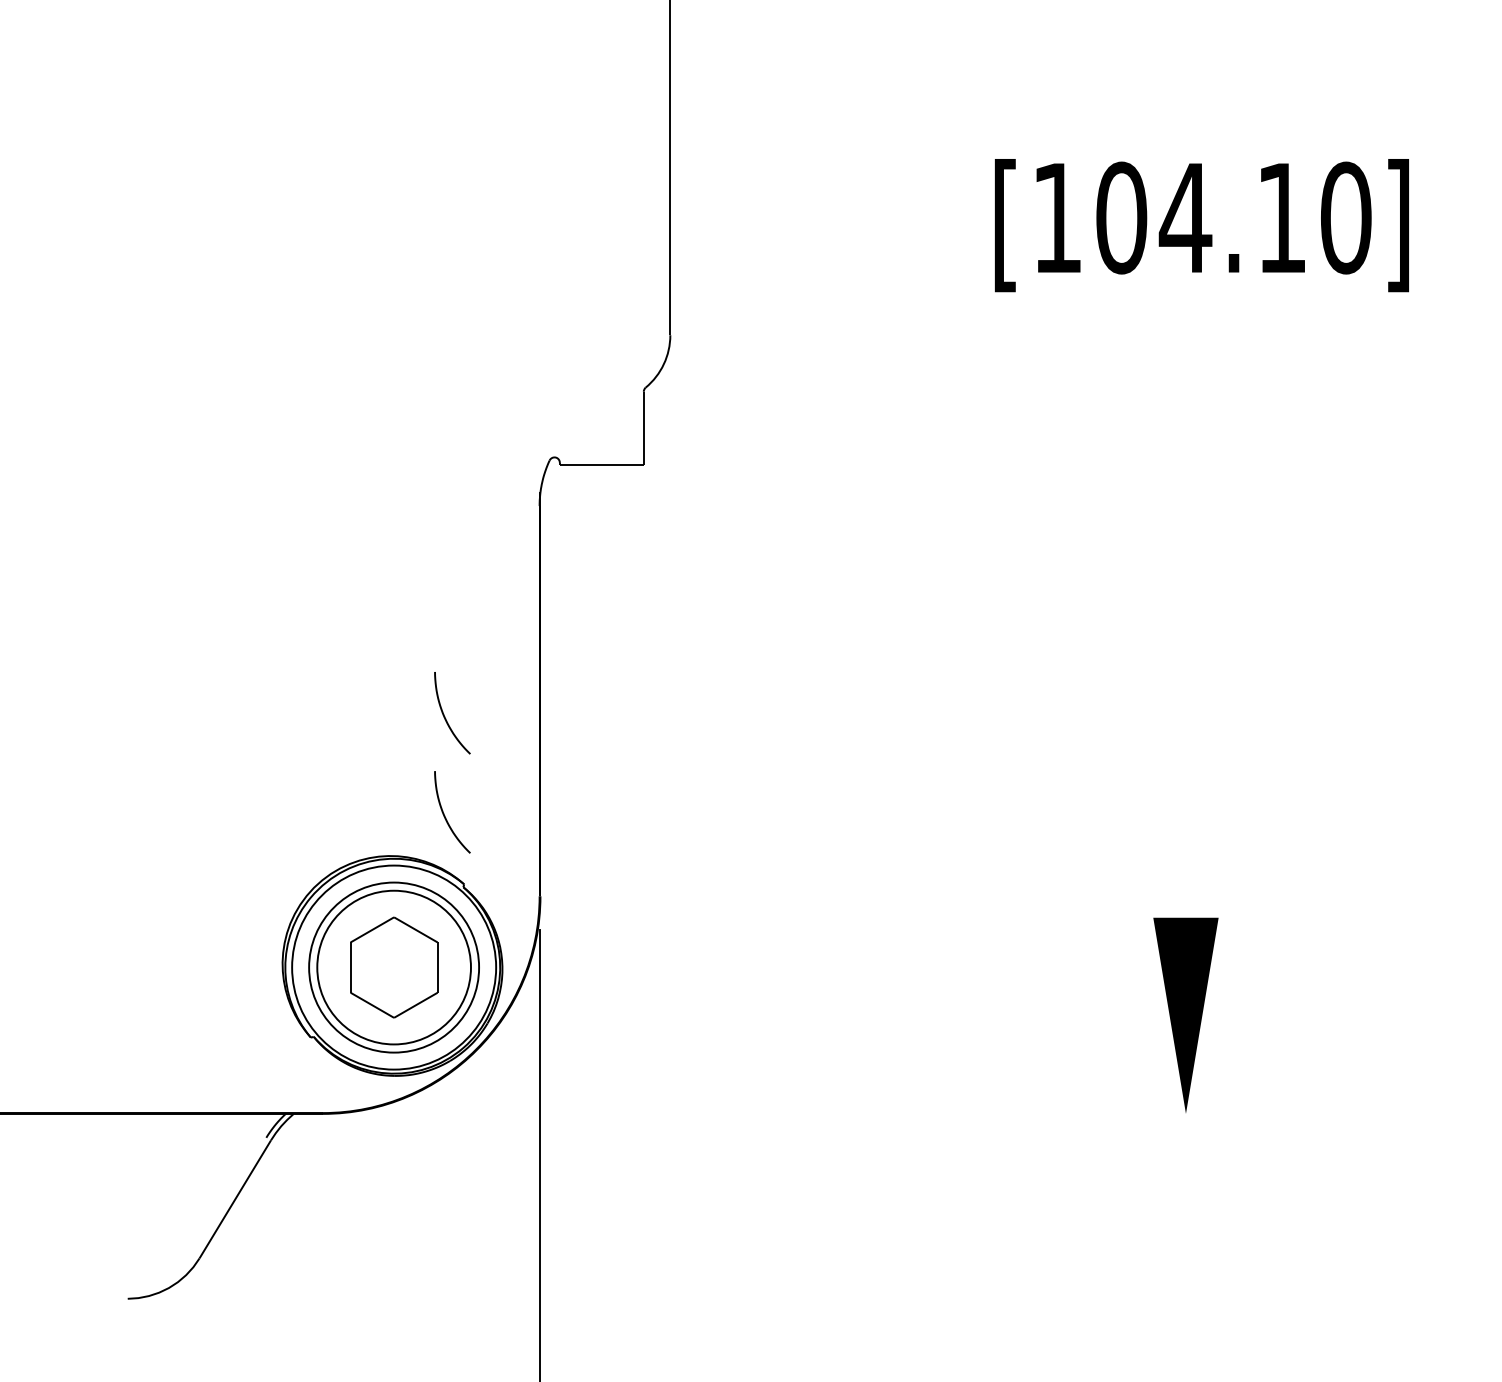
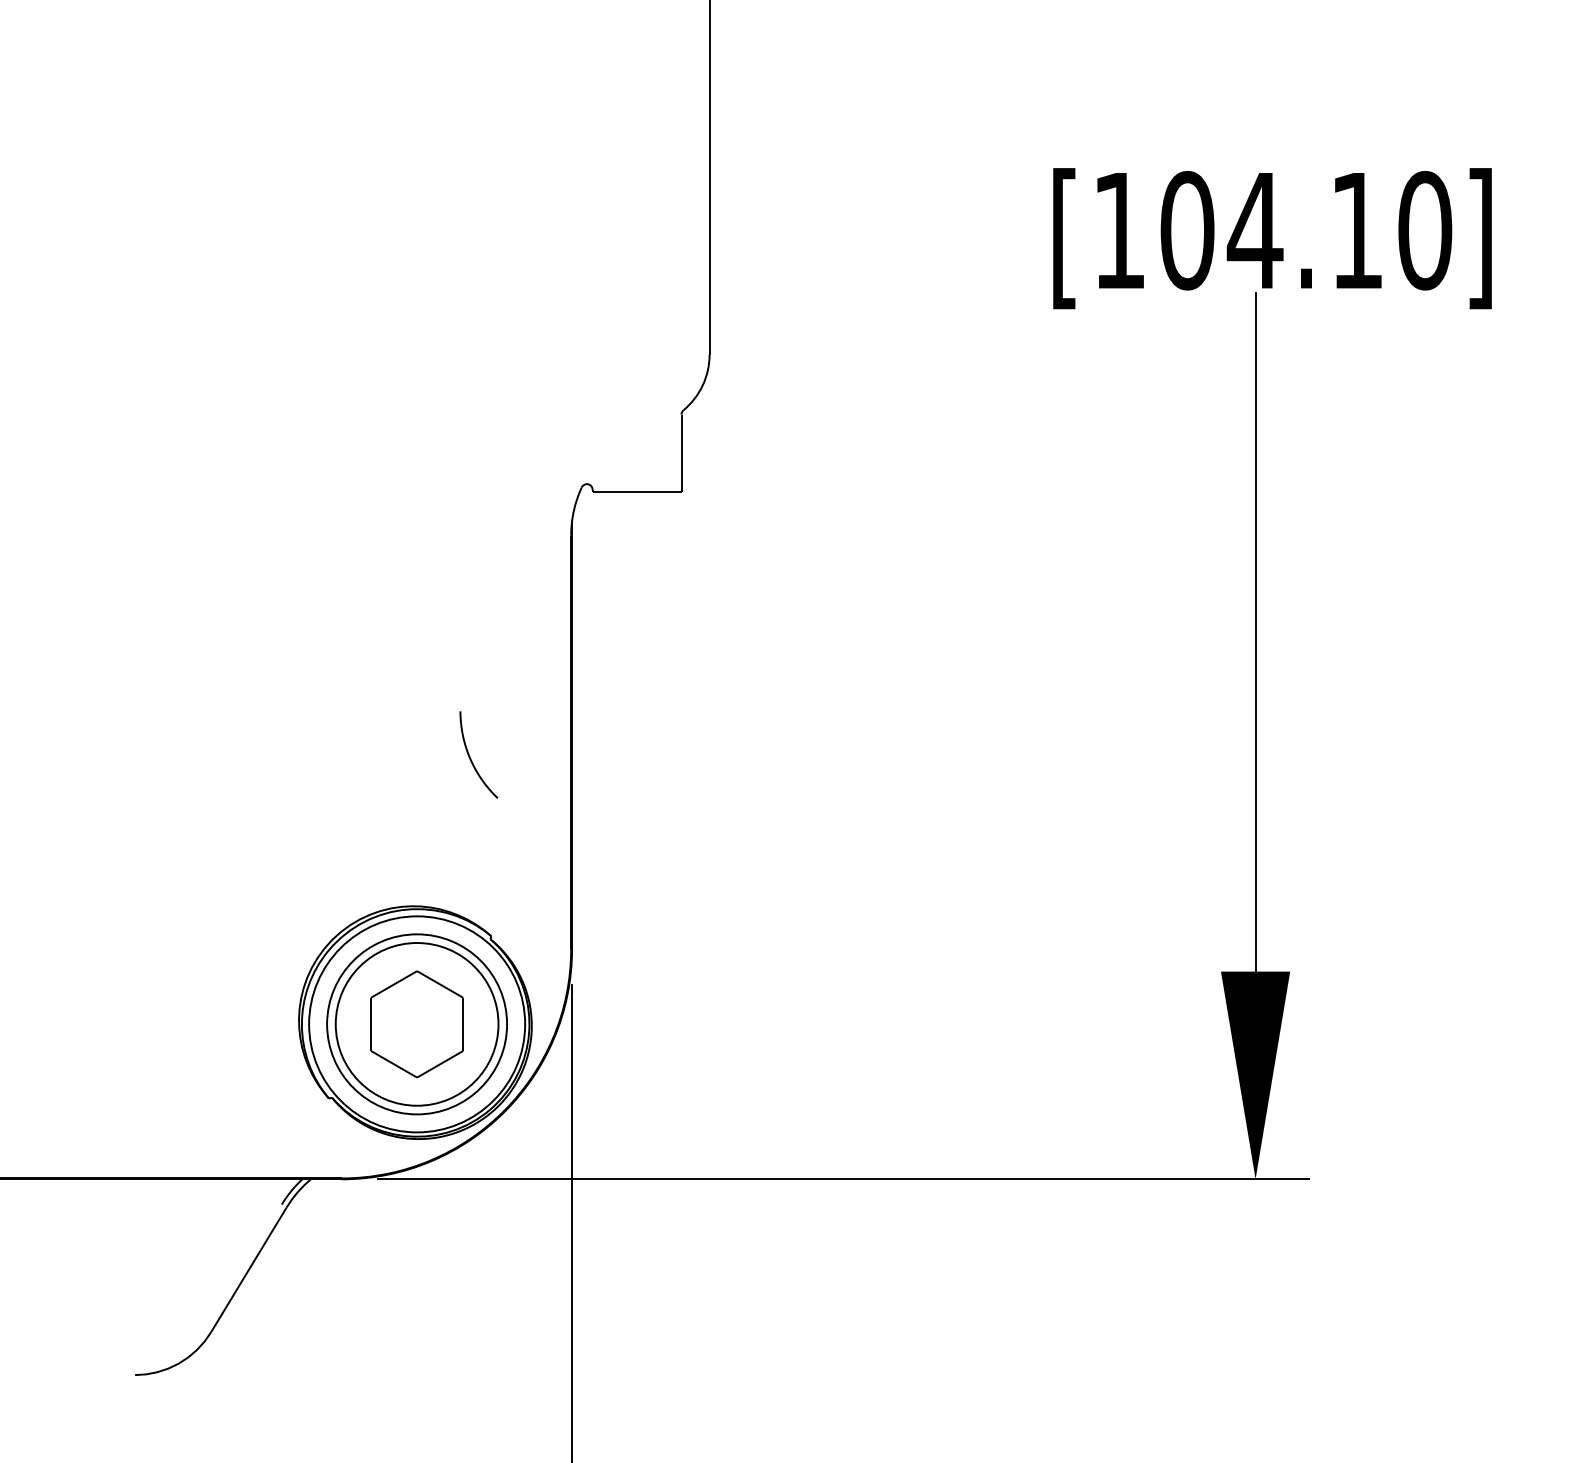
line: (1185, 597) -> (1255, 632), added
curve: (445, 815) -> (471, 863), removed
line: (796, 1114) -> (843, 1179), added

